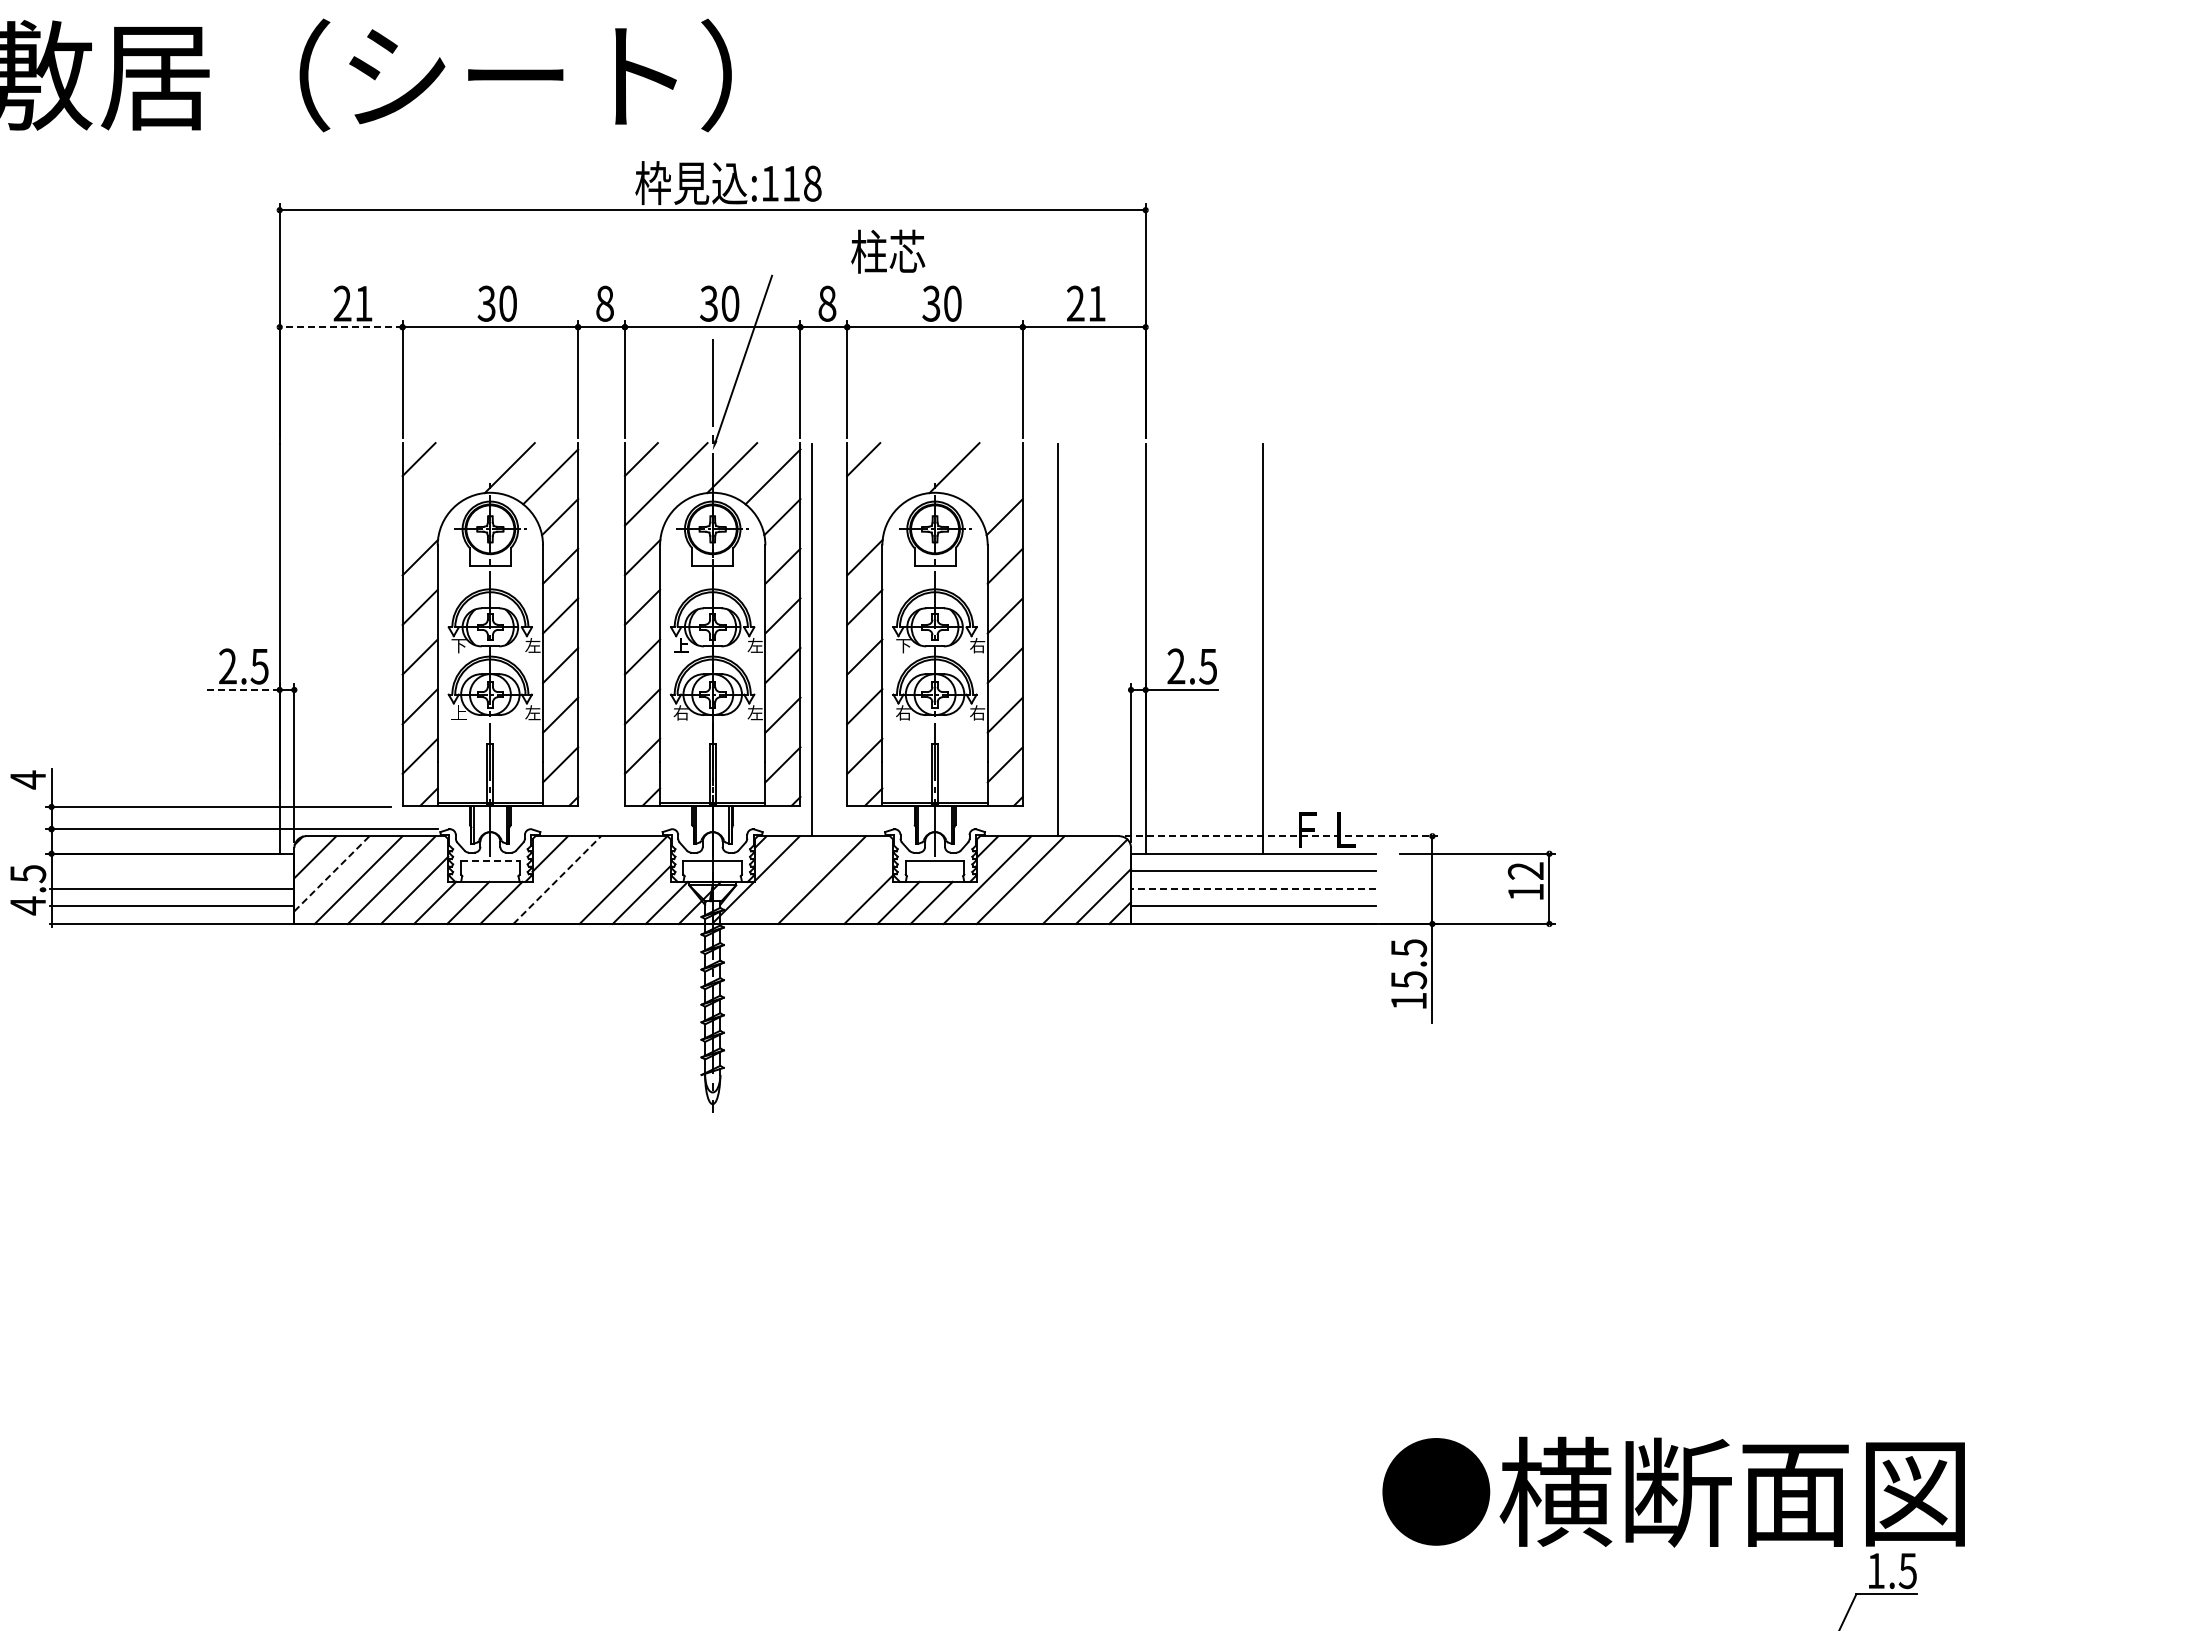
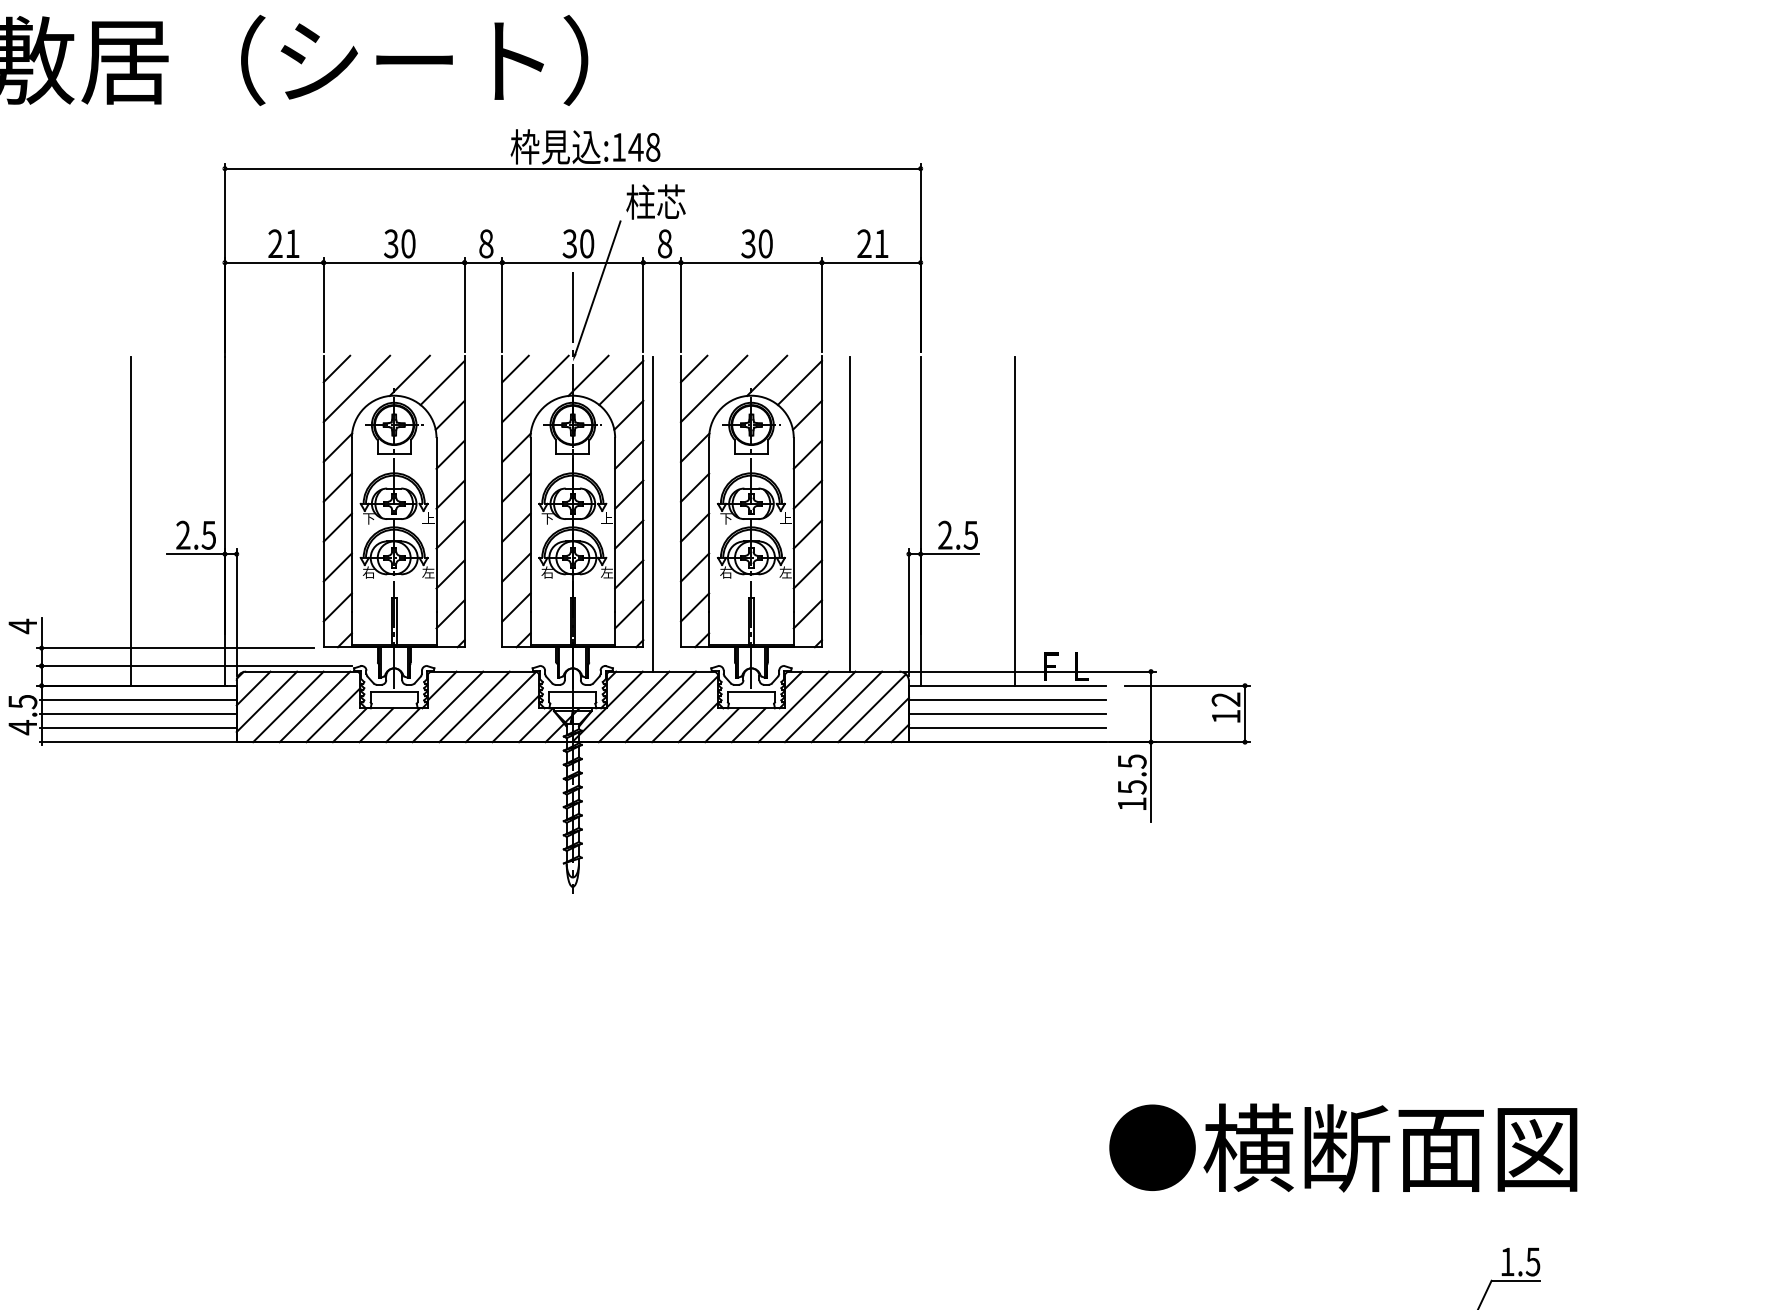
text: (790, 183) -> (635, 147), :118 -> :148
text: (888, 251) -> (656, 201), moved
line: (340, 327) -> (273, 262), dashed -> solid
line: (994, 476) -> (799, 382), added
line: (443, 484) -> (356, 389), added
line: (888, 484) -> (714, 389), added
text: (532, 645) -> (428, 518), 左 -> 上
text: (680, 645) -> (546, 518), 上 -> 下
text: (754, 645) -> (606, 518), 左 -> 上
text: (977, 645) -> (785, 518), 右 -> 上
line: (162, 648) -> (130, 520), added
line: (242, 689) -> (195, 553), dashed -> solid
text: (458, 712) -> (368, 572), 上 -> 右
text: (977, 712) -> (785, 572), 右 -> 左
line: (1281, 836) -> (1029, 671), dashed -> solid
line: (490, 861) -> (394, 691), dashed -> solid
line: (171, 871) -> (138, 699), added
line: (332, 873) -> (267, 701), dashed -> solid
line: (557, 879) -> (448, 706), dashed -> solid
line: (590, 880) -> (474, 707), added
line: (788, 880) -> (633, 707), added
line: (1053, 880) -> (846, 707), added
line: (851, 883) -> (684, 709), added
line: (1253, 888) -> (1007, 713), dashed -> solid
text: (1673, 1491) -> (1343, 1147), moved

